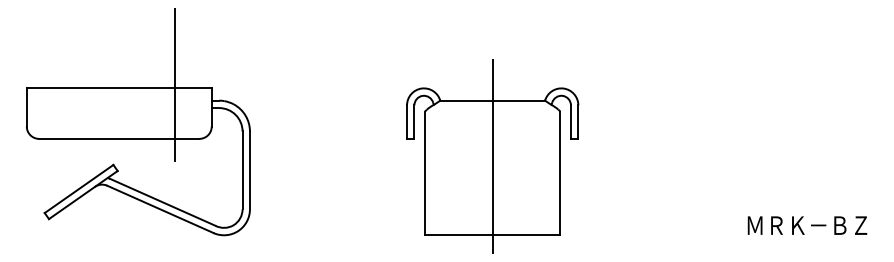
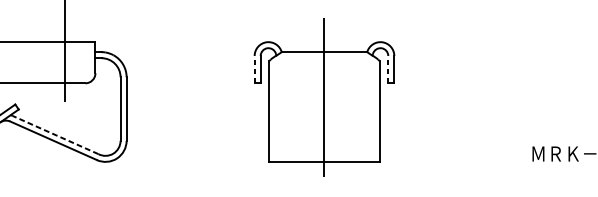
line: (406, 122) -> (254, 69), solid -> dashed
line: (570, 122) -> (387, 69), solid -> dashed
line: (162, 202) -> (55, 135), solid -> dashed

